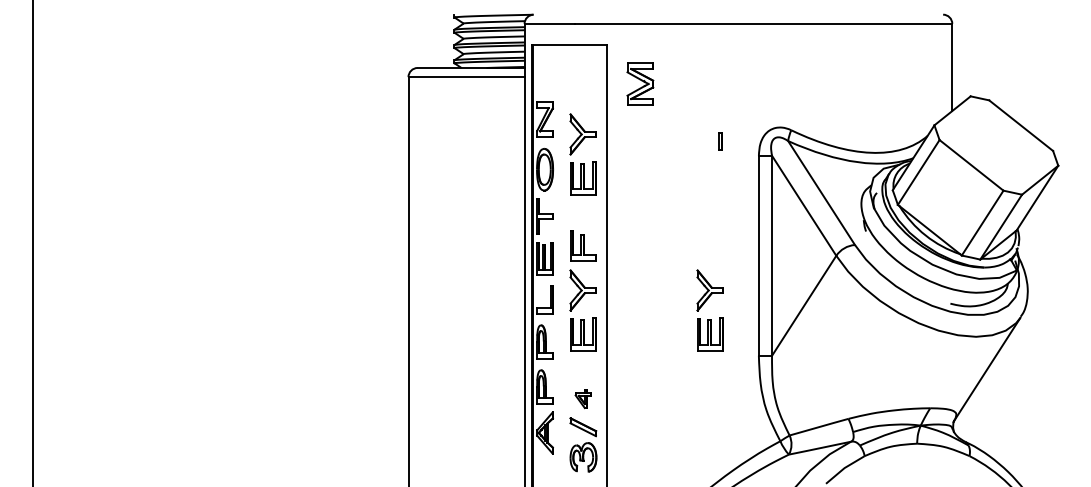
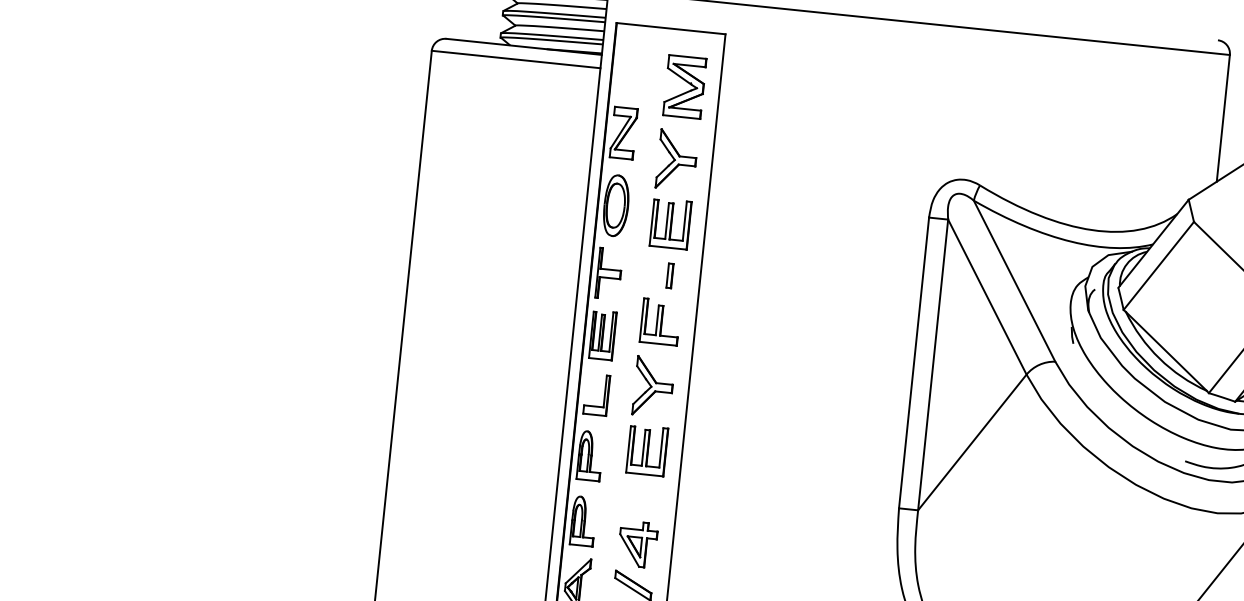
part: (640, 83) -> (685, 86), moved
part: (720, 141) -> (669, 275), moved
part: (703, 305) -> (826, 426), removed
part: (582, 398) -> (636, 543), size x1.67

